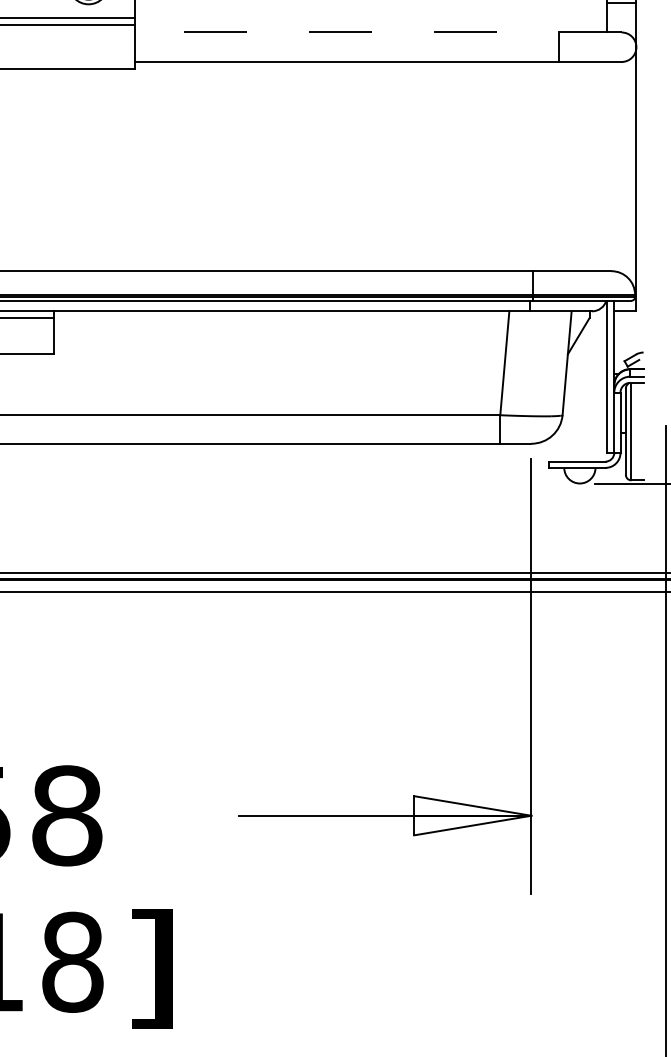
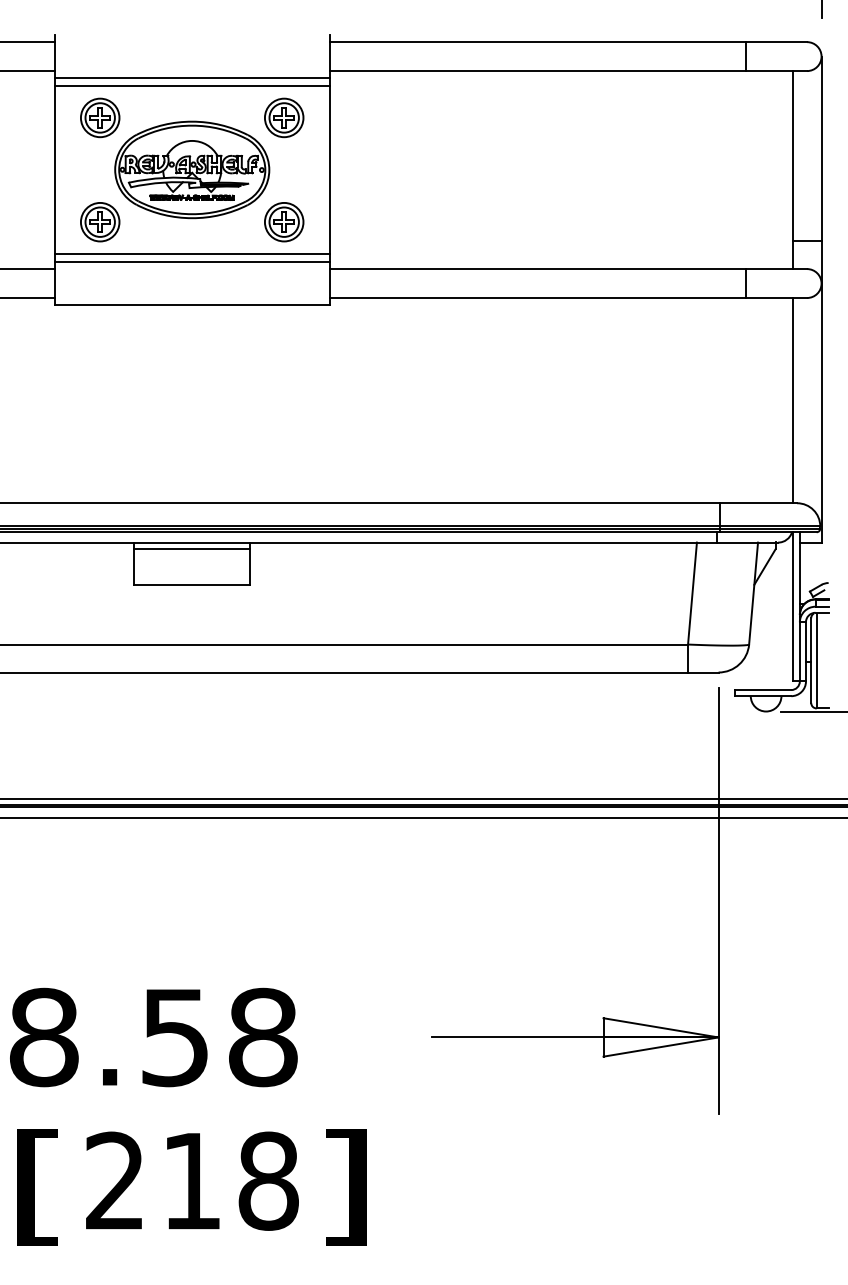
line: (378, 32) -> (568, 269), dashed -> solid
line: (606, 166) -> (792, 400), added

